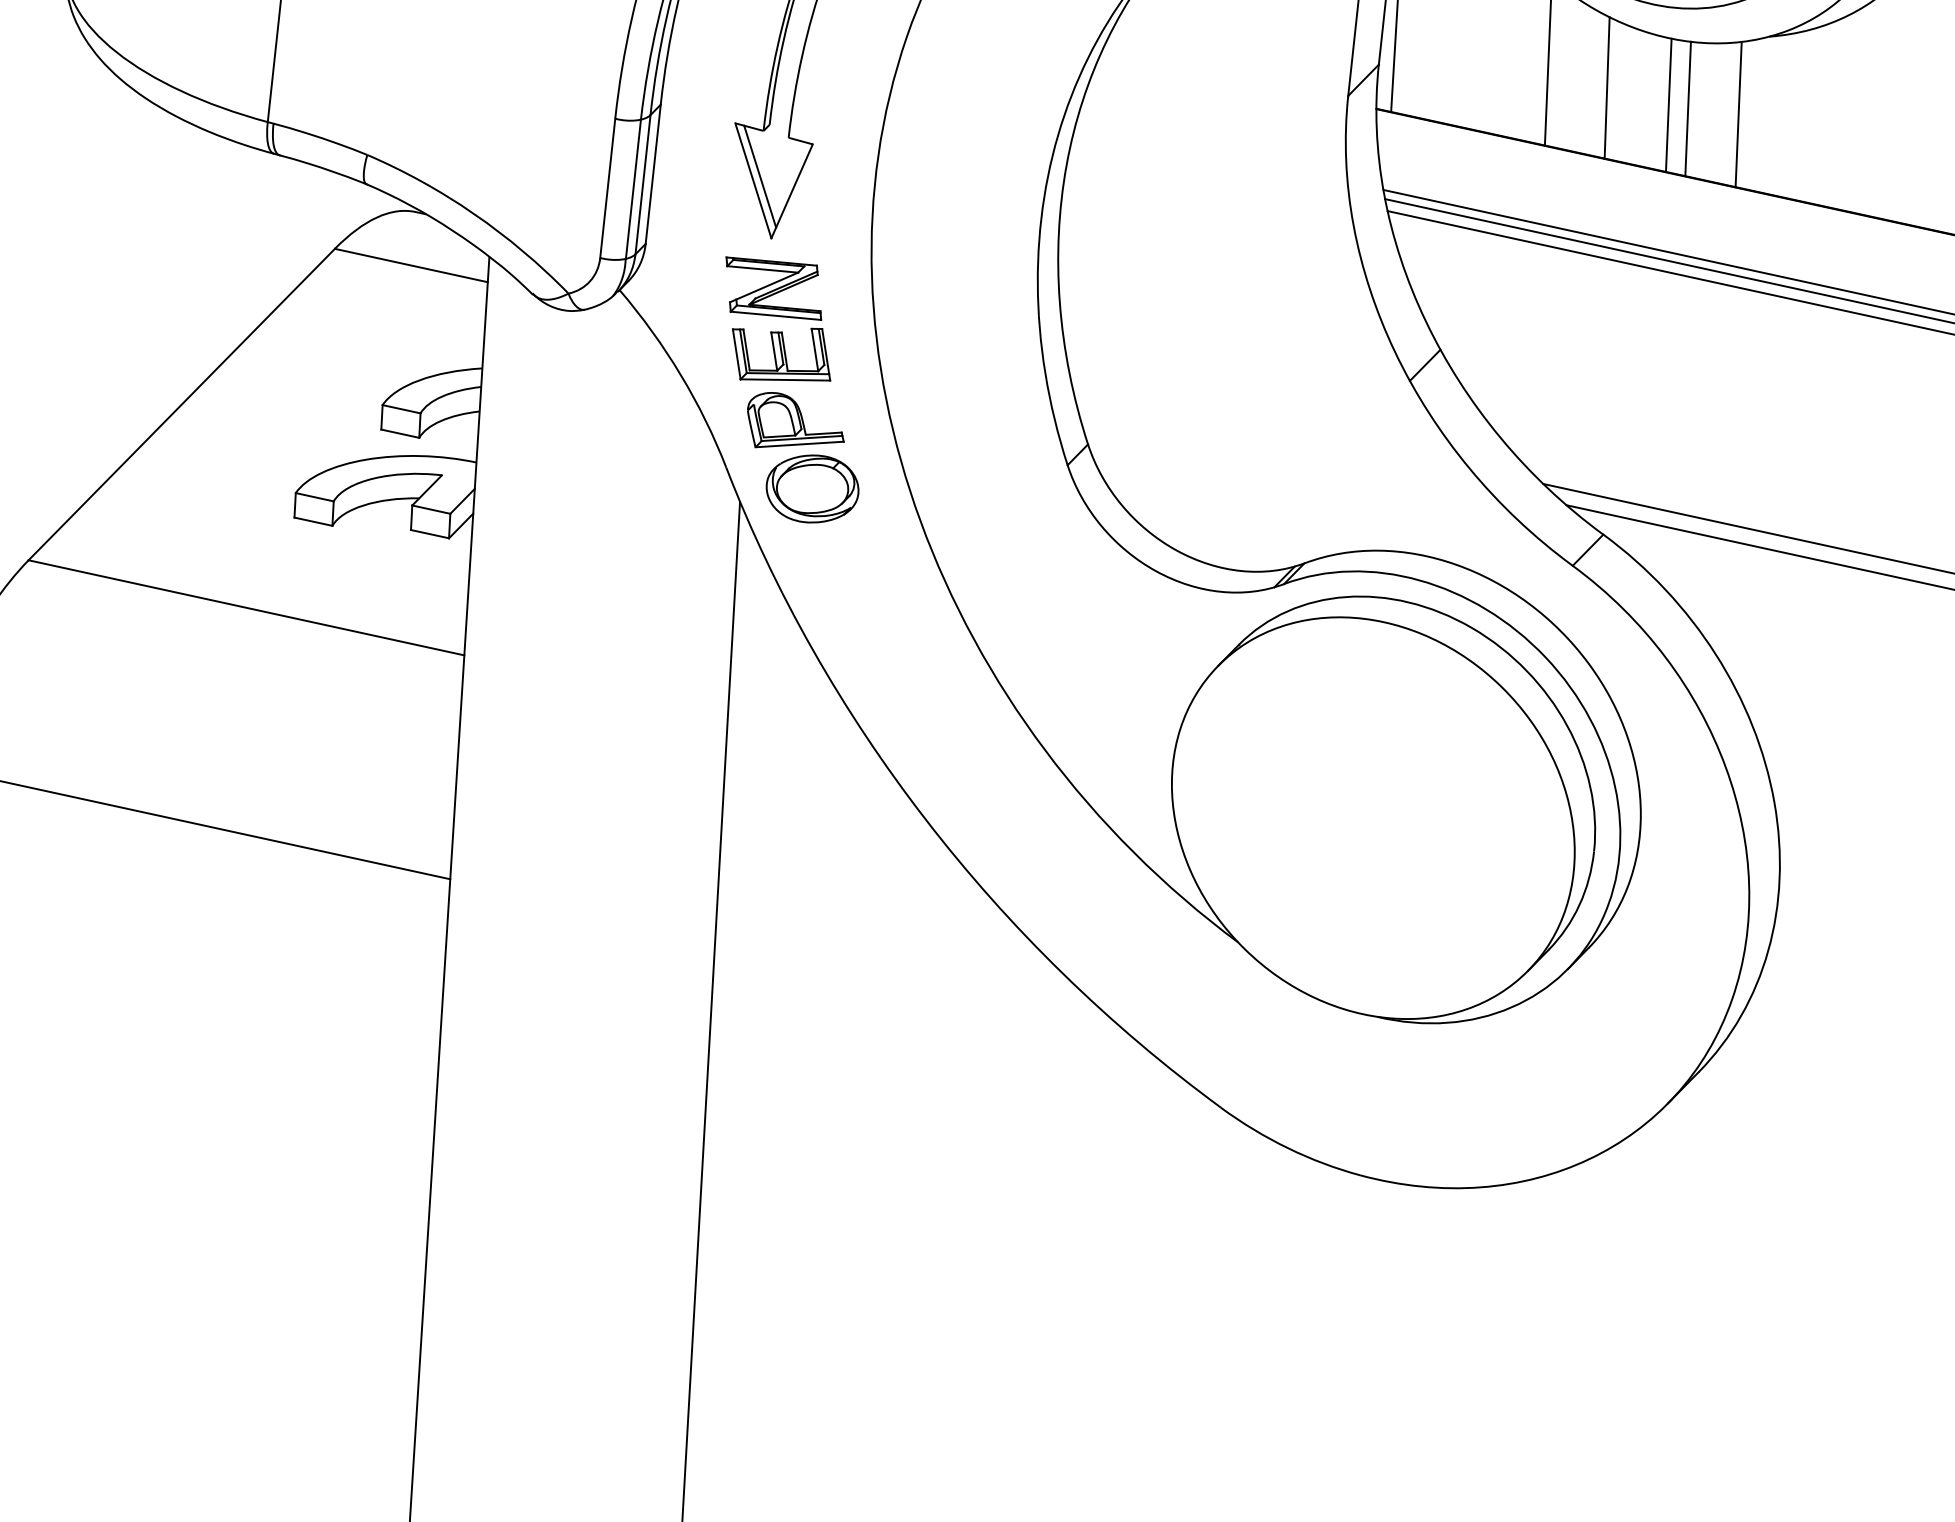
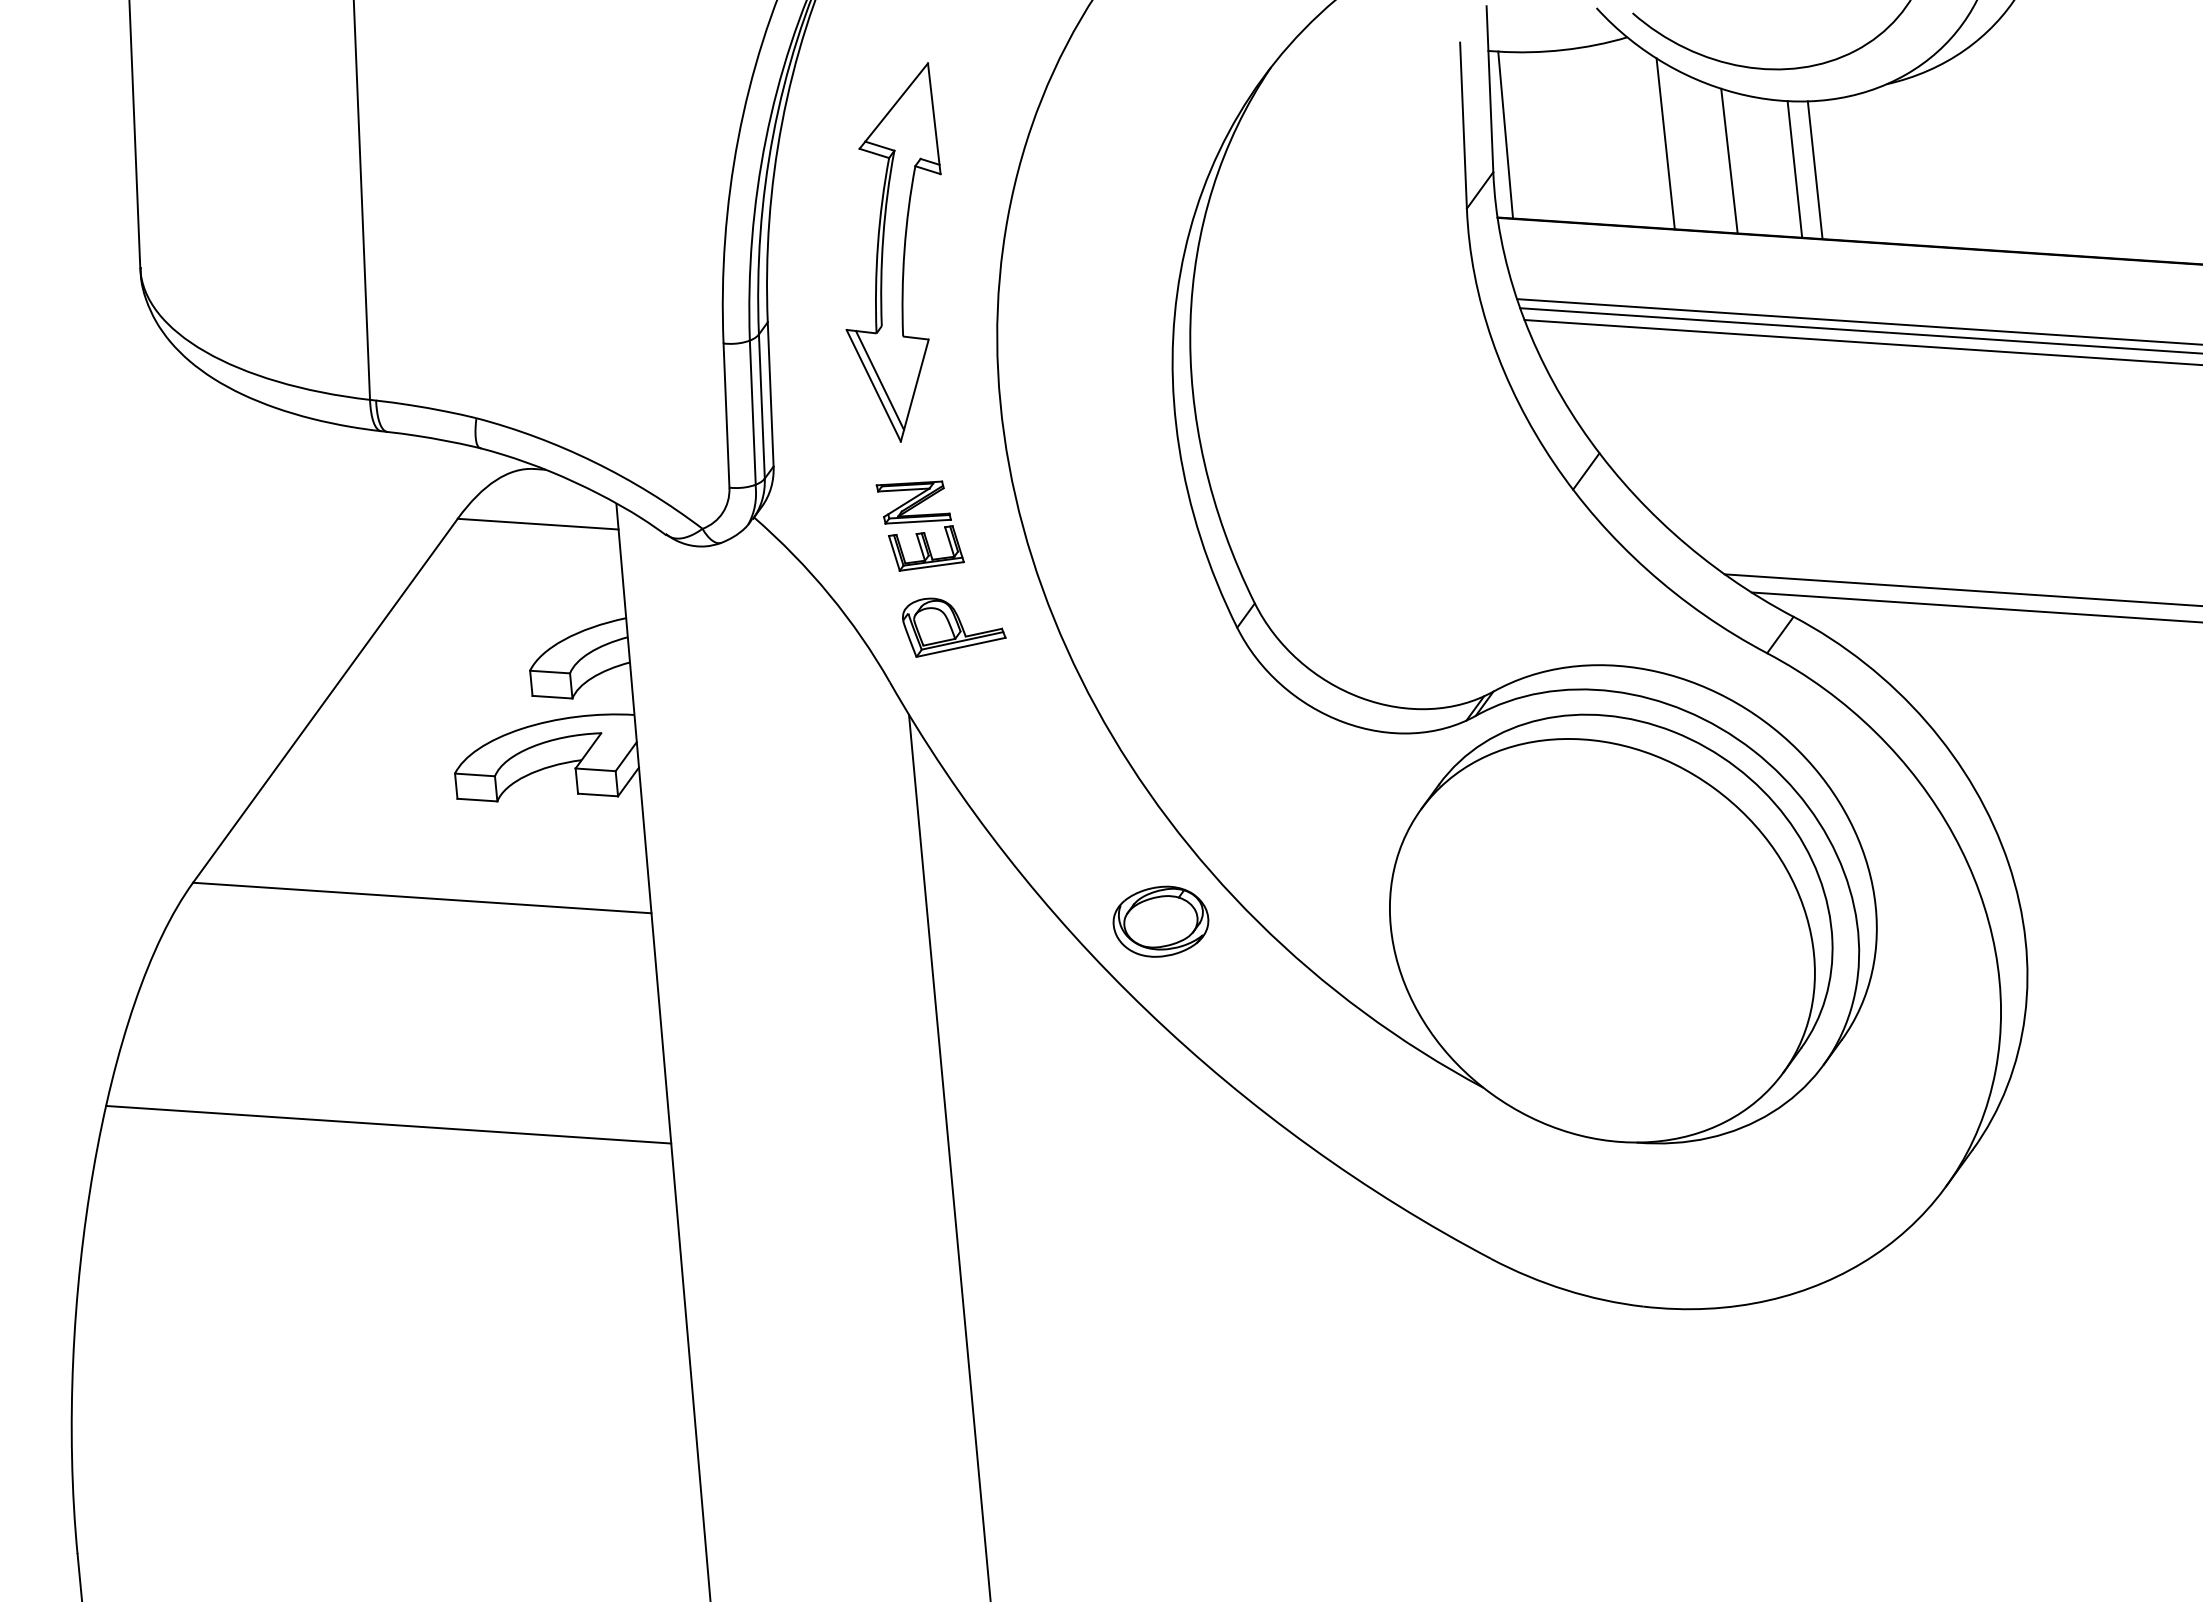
line: (1738, 113) -> (1867, 167), removed
part: (778, 321) -> (920, 525), size x0.7
part: (812, 488) -> (1160, 921), moved

